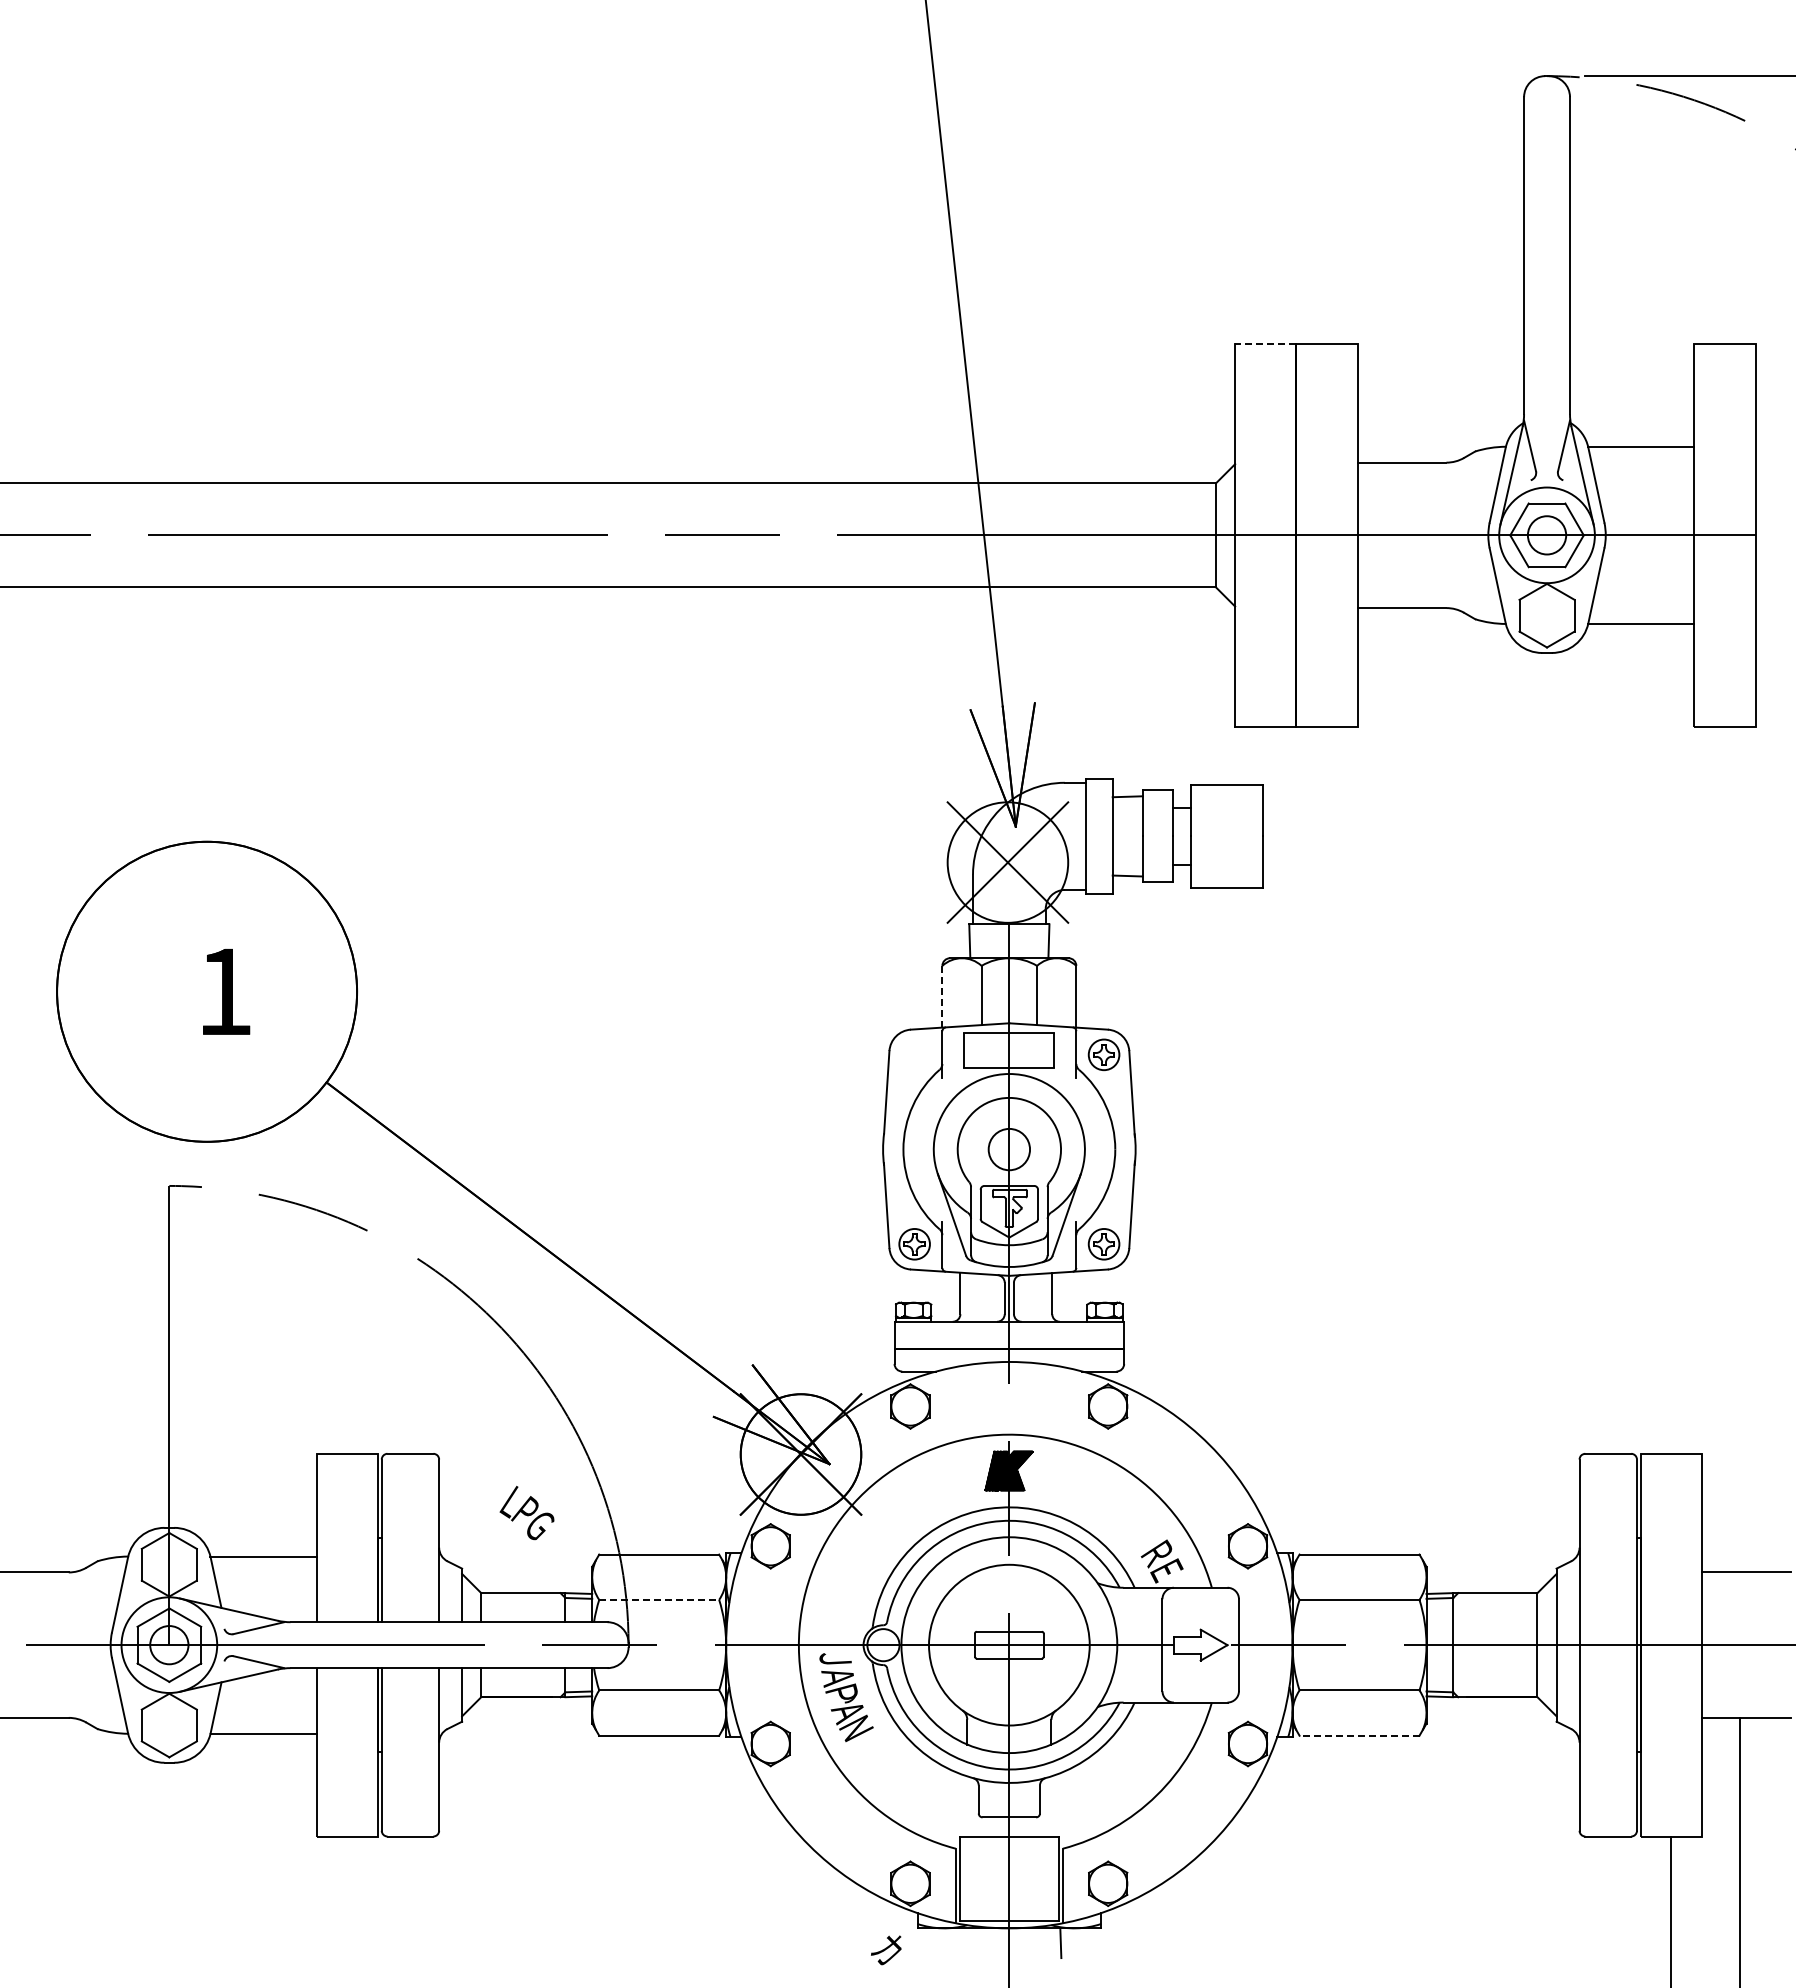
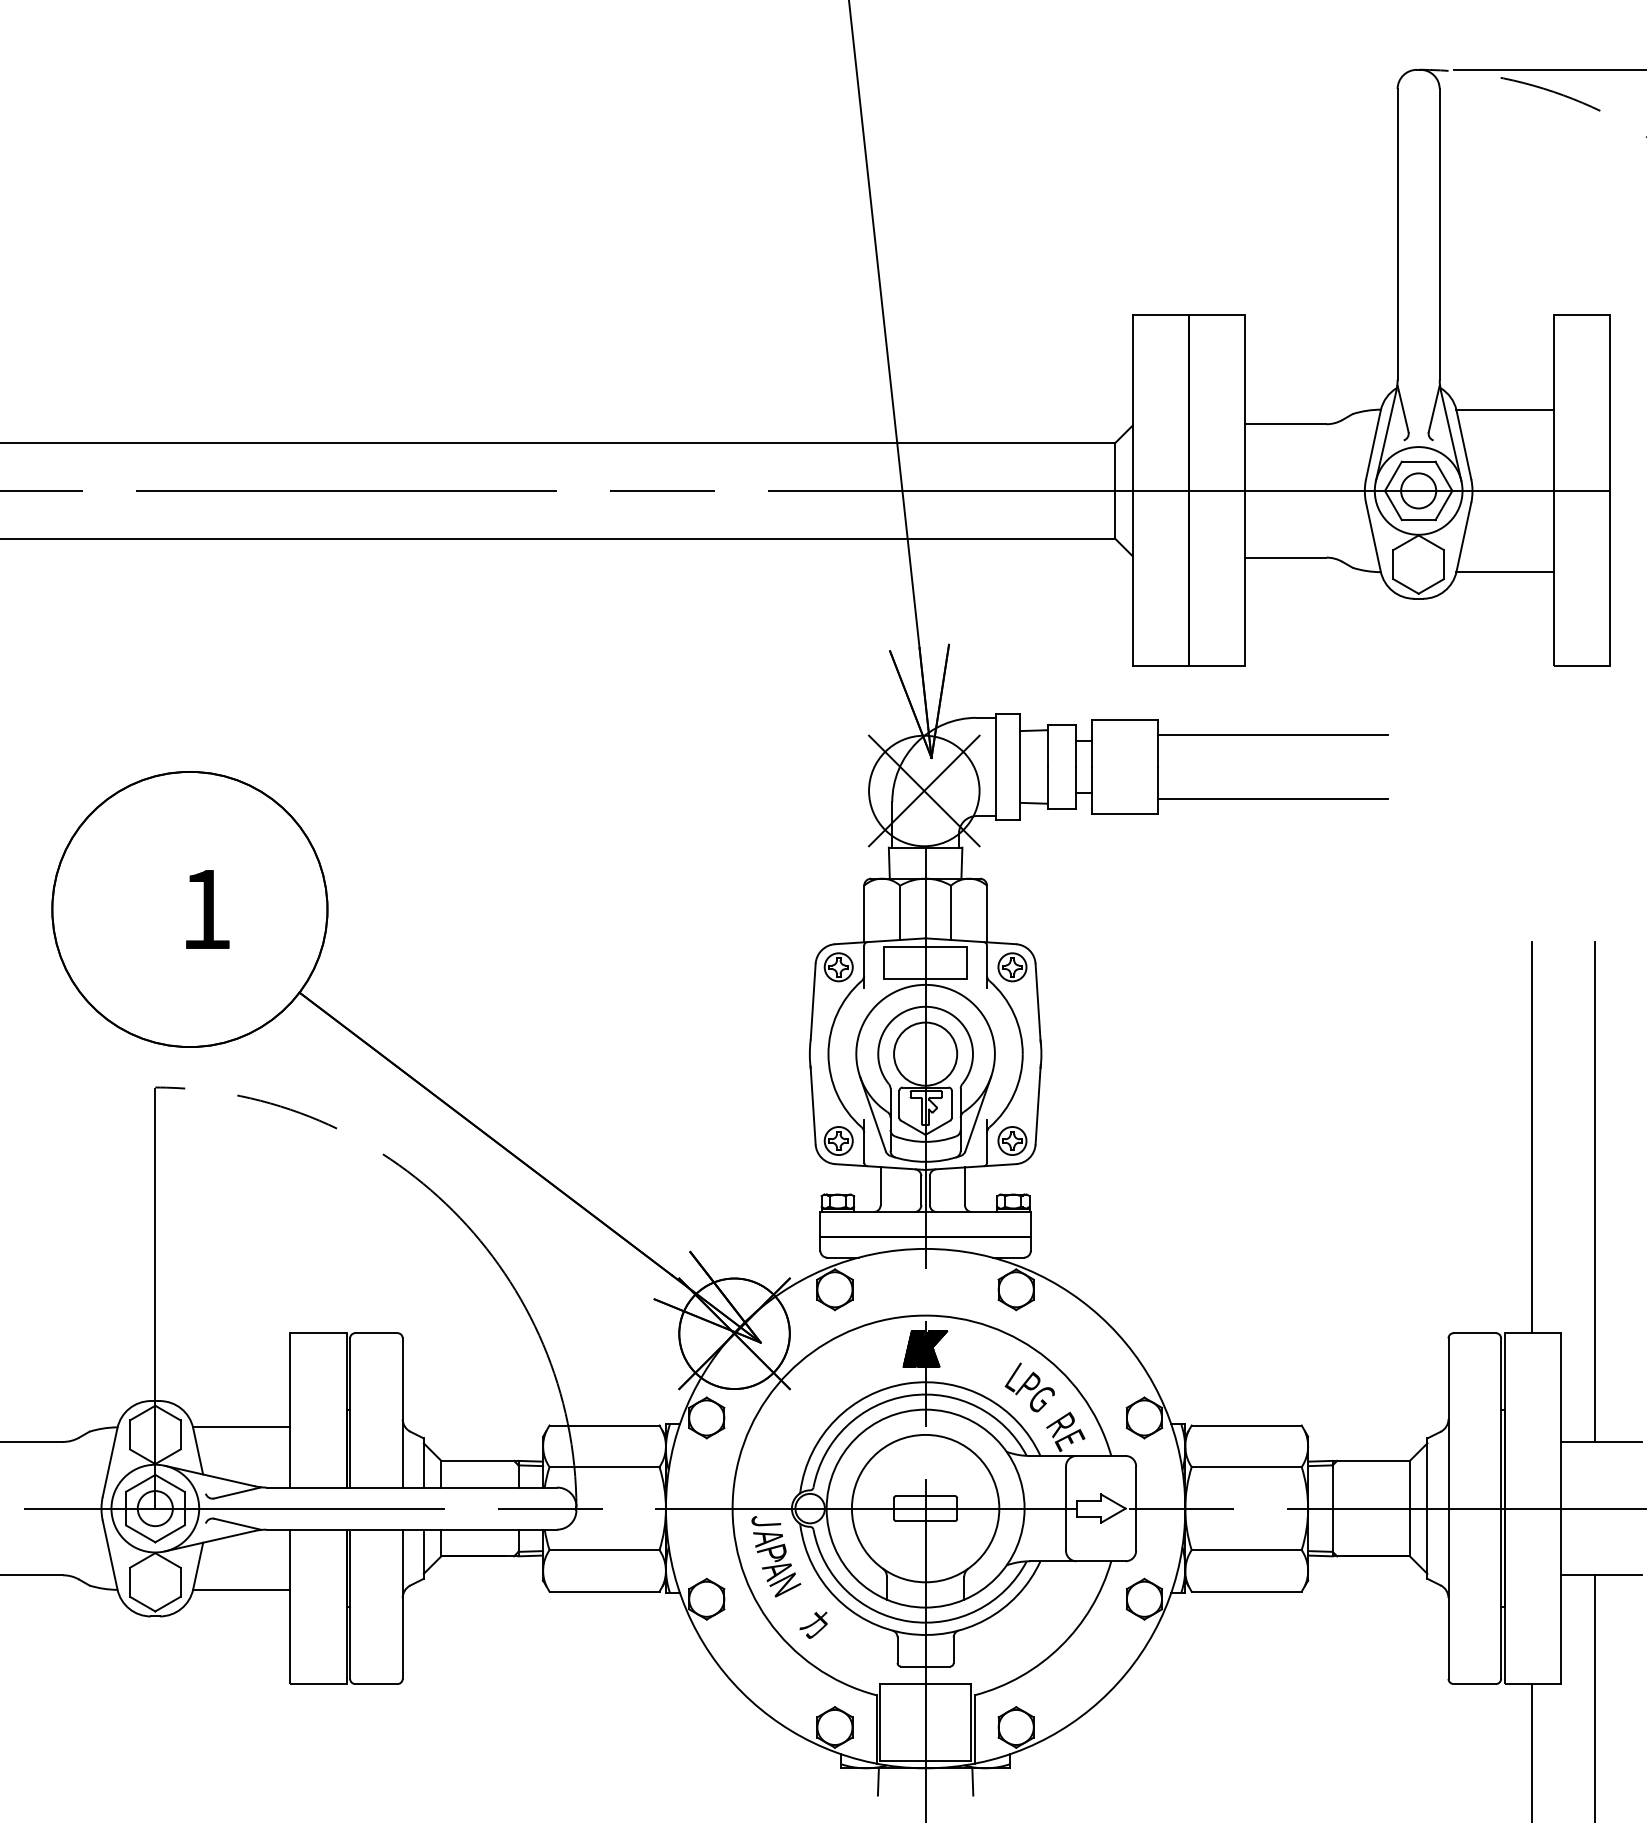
line: (1265, 344) -> (1160, 315), dashed -> solid
line: (1388, 801) -> (1273, 734), added
line: (1388, 870) -> (1273, 798), added
line: (942, 996) -> (864, 913), dashed -> solid
part: (914, 1054) -> (838, 966), added
circle: (1008, 1149) -> (924, 1054), size x1.67
line: (1670, 1240) -> (1531, 1137), added
line: (1739, 1299) -> (1595, 1191), added
text: (526, 1513) -> (1029, 1387), moved
line: (659, 1599) -> (604, 1466), dashed -> solid
line: (1359, 1735) -> (1246, 1591), dashed -> solid
line: (957, 1943) -> (878, 1782), added
text: (886, 1950) -> (813, 1625), moved

